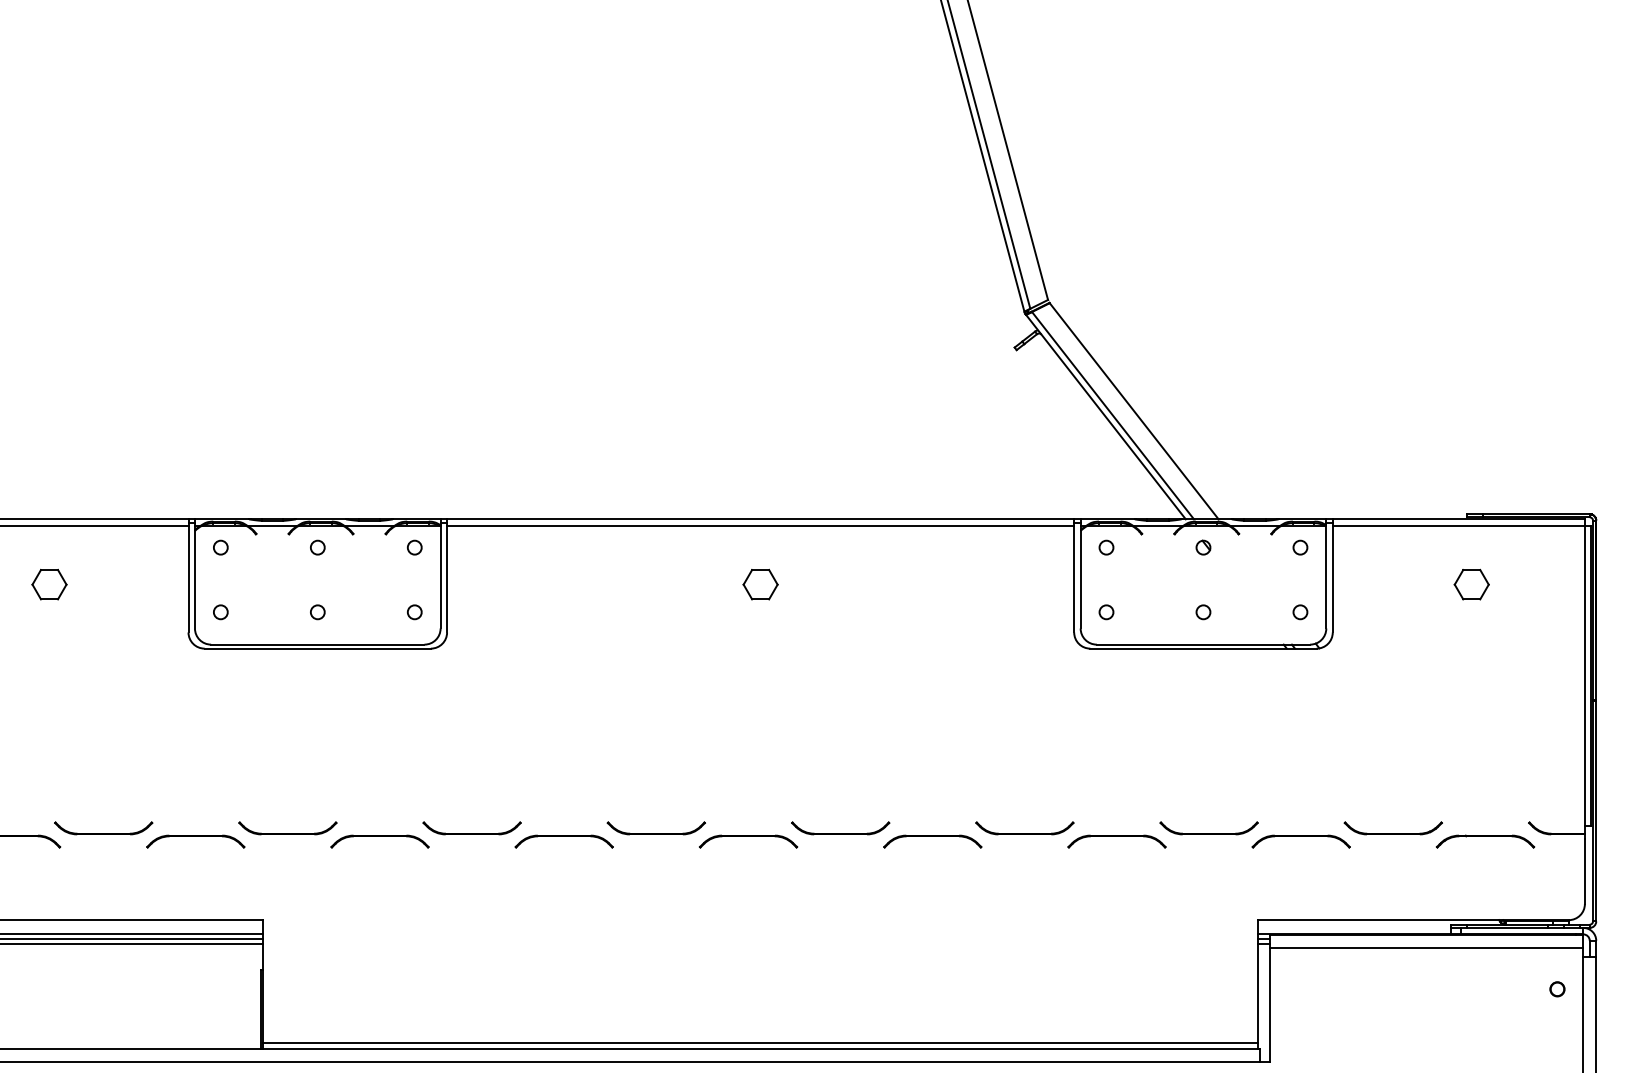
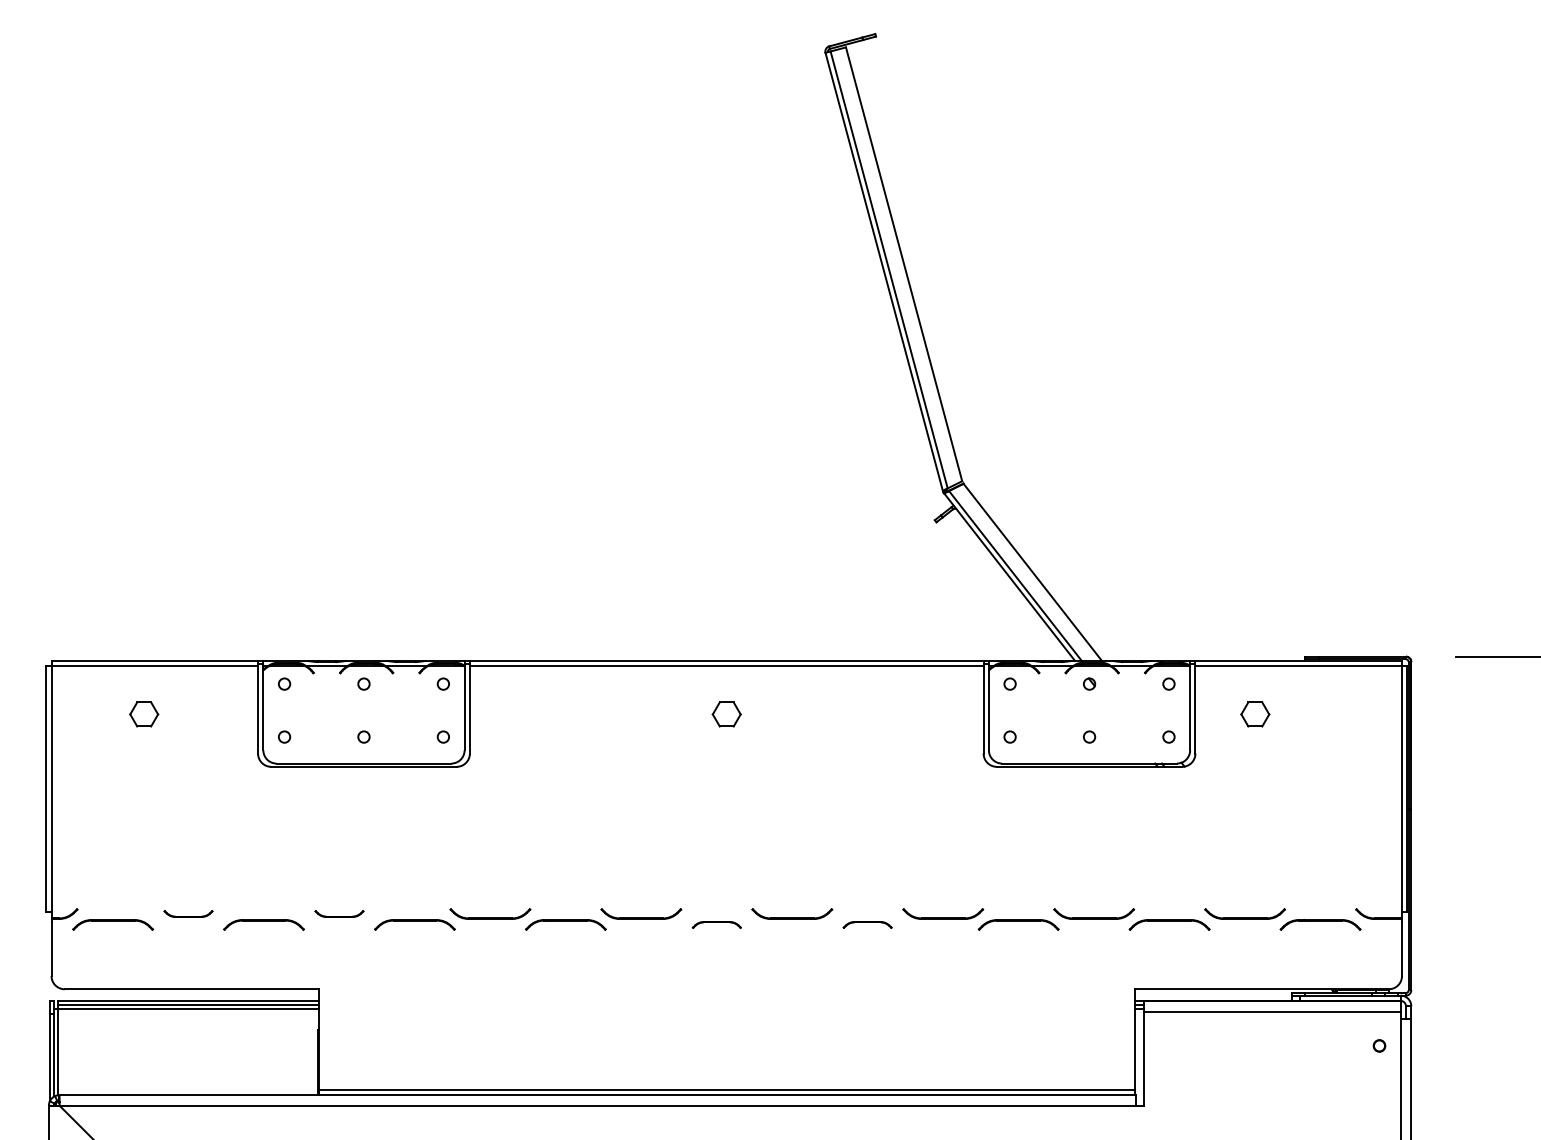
part: (1471, 584) -> (1255, 714), moved
part: (103, 827) -> (188, 913), size x0.6
part: (287, 827) -> (339, 913), size x0.6
part: (748, 841) -> (716, 924), size x0.6
part: (932, 841) -> (867, 924), size x0.6

